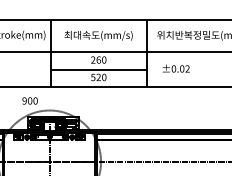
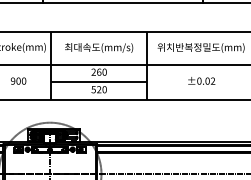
text: (176, 68) -> (201, 80), moved
text: (30, 100) -> (18, 80), moved

